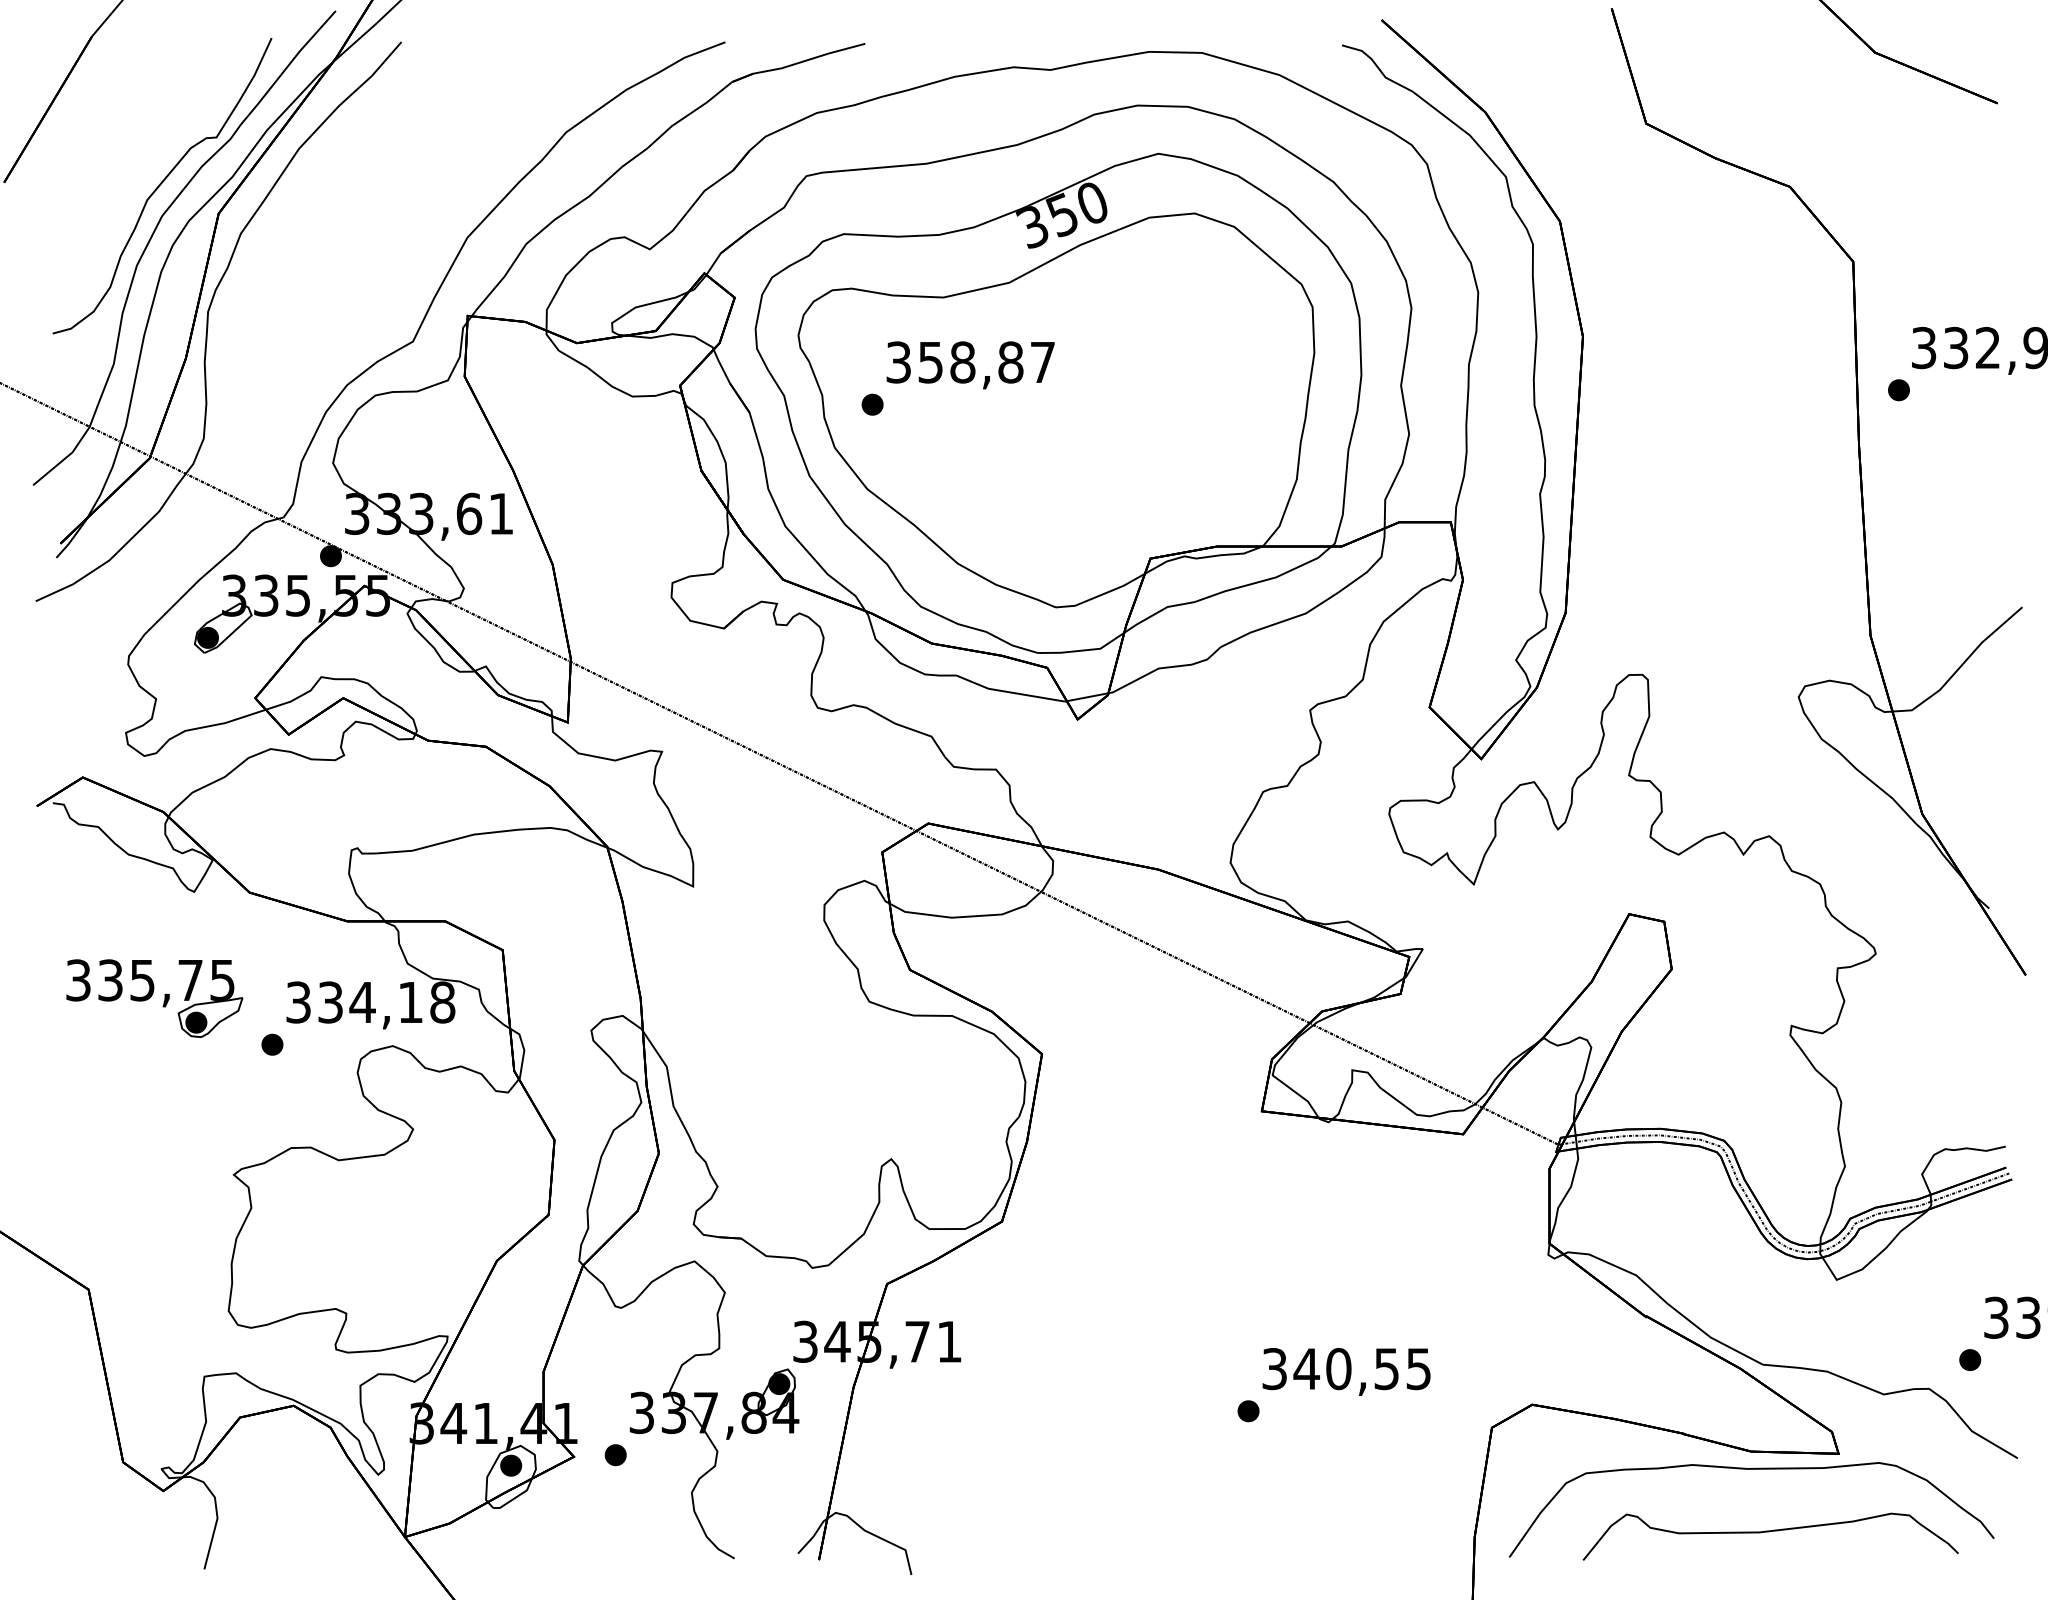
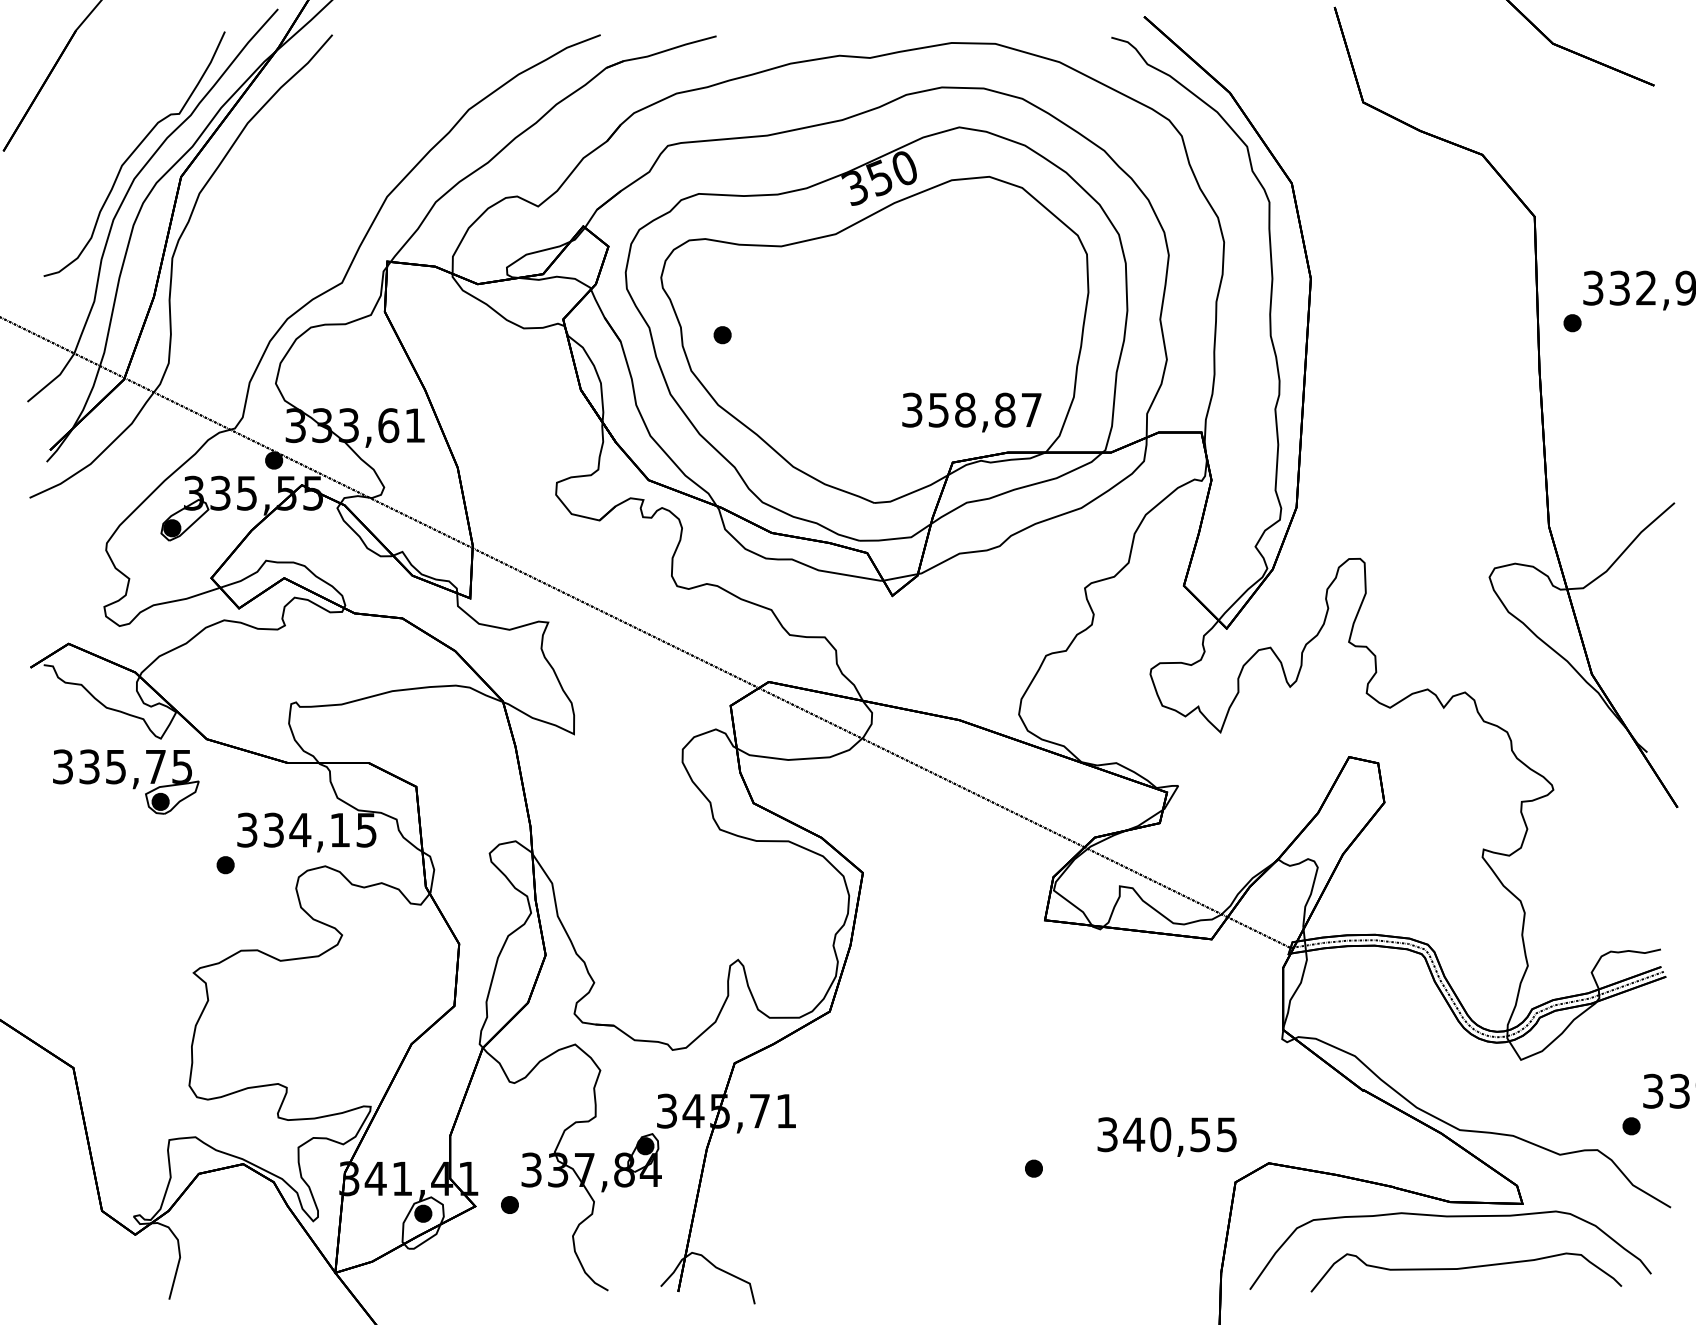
text: (970, 365) -> (971, 412), moved
part: (155, 998) -> (126, 781), moved
text: (442, 1001) -> (366, 829), 334,18 -> 334,15
text: (1345, 1371) -> (1166, 1136), moved

